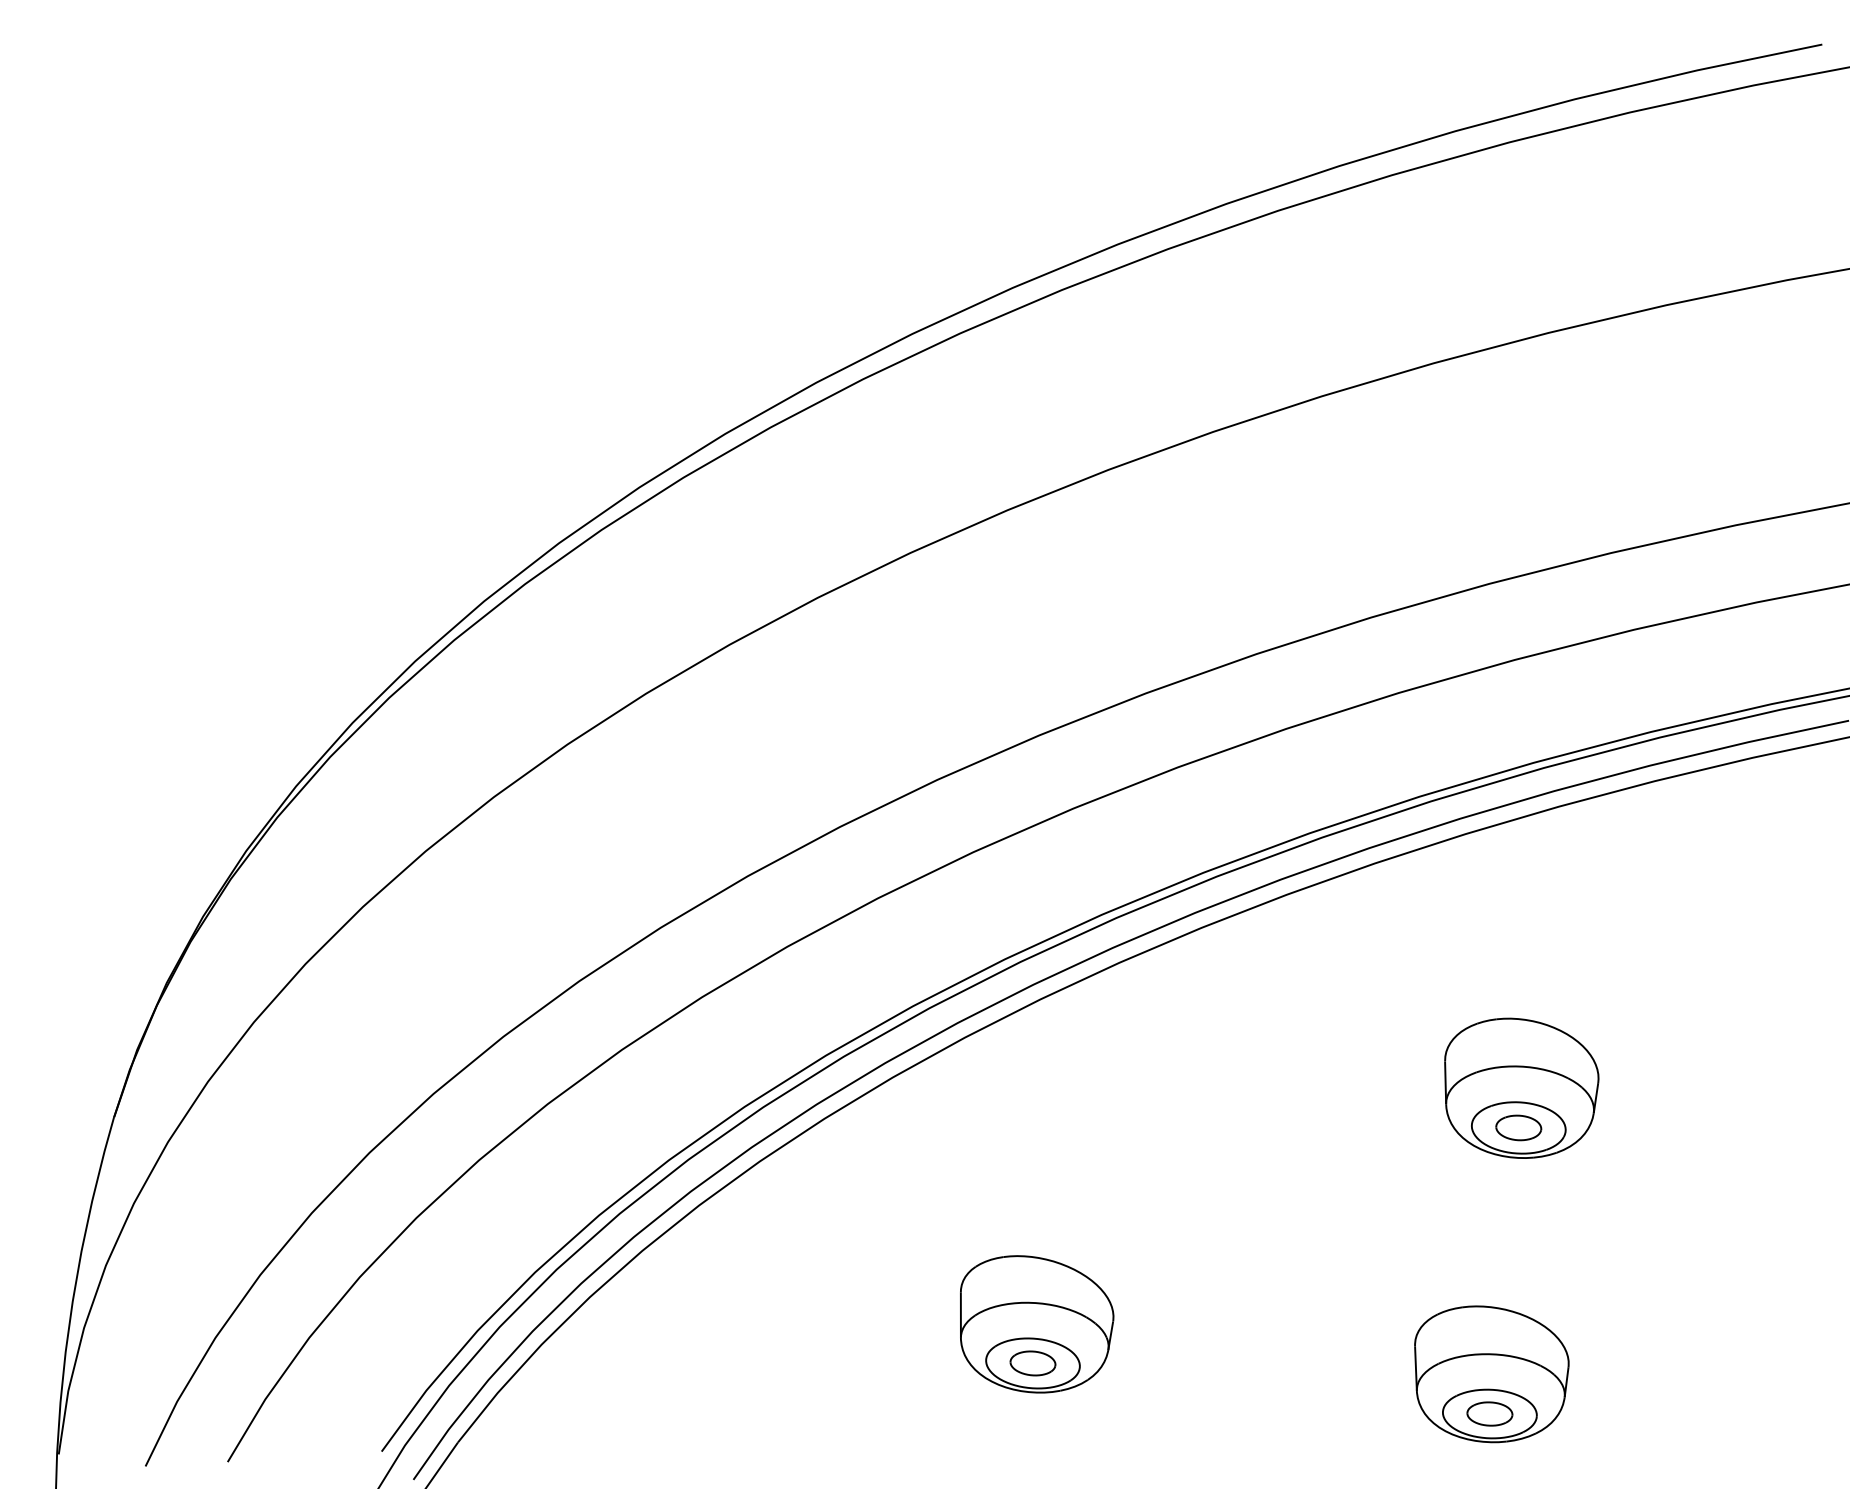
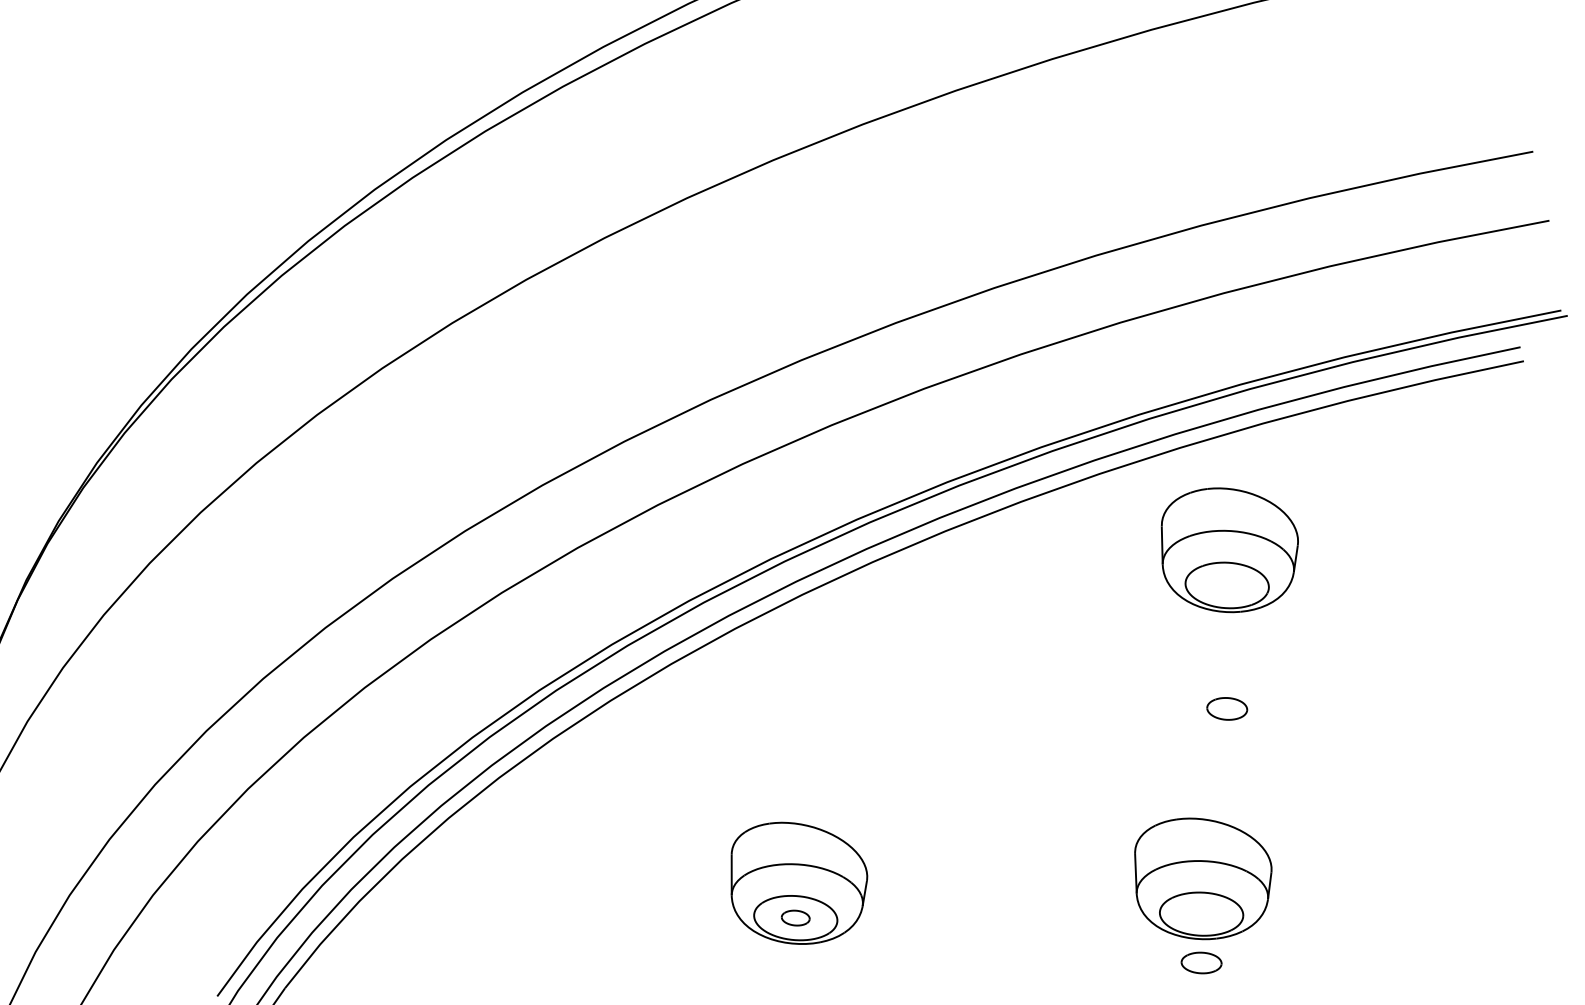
part: (1521, 1087) -> (1229, 549), moved
part: (1032, 1363) -> (795, 918), size x0.7
part: (1491, 1374) -> (1203, 879), moved

